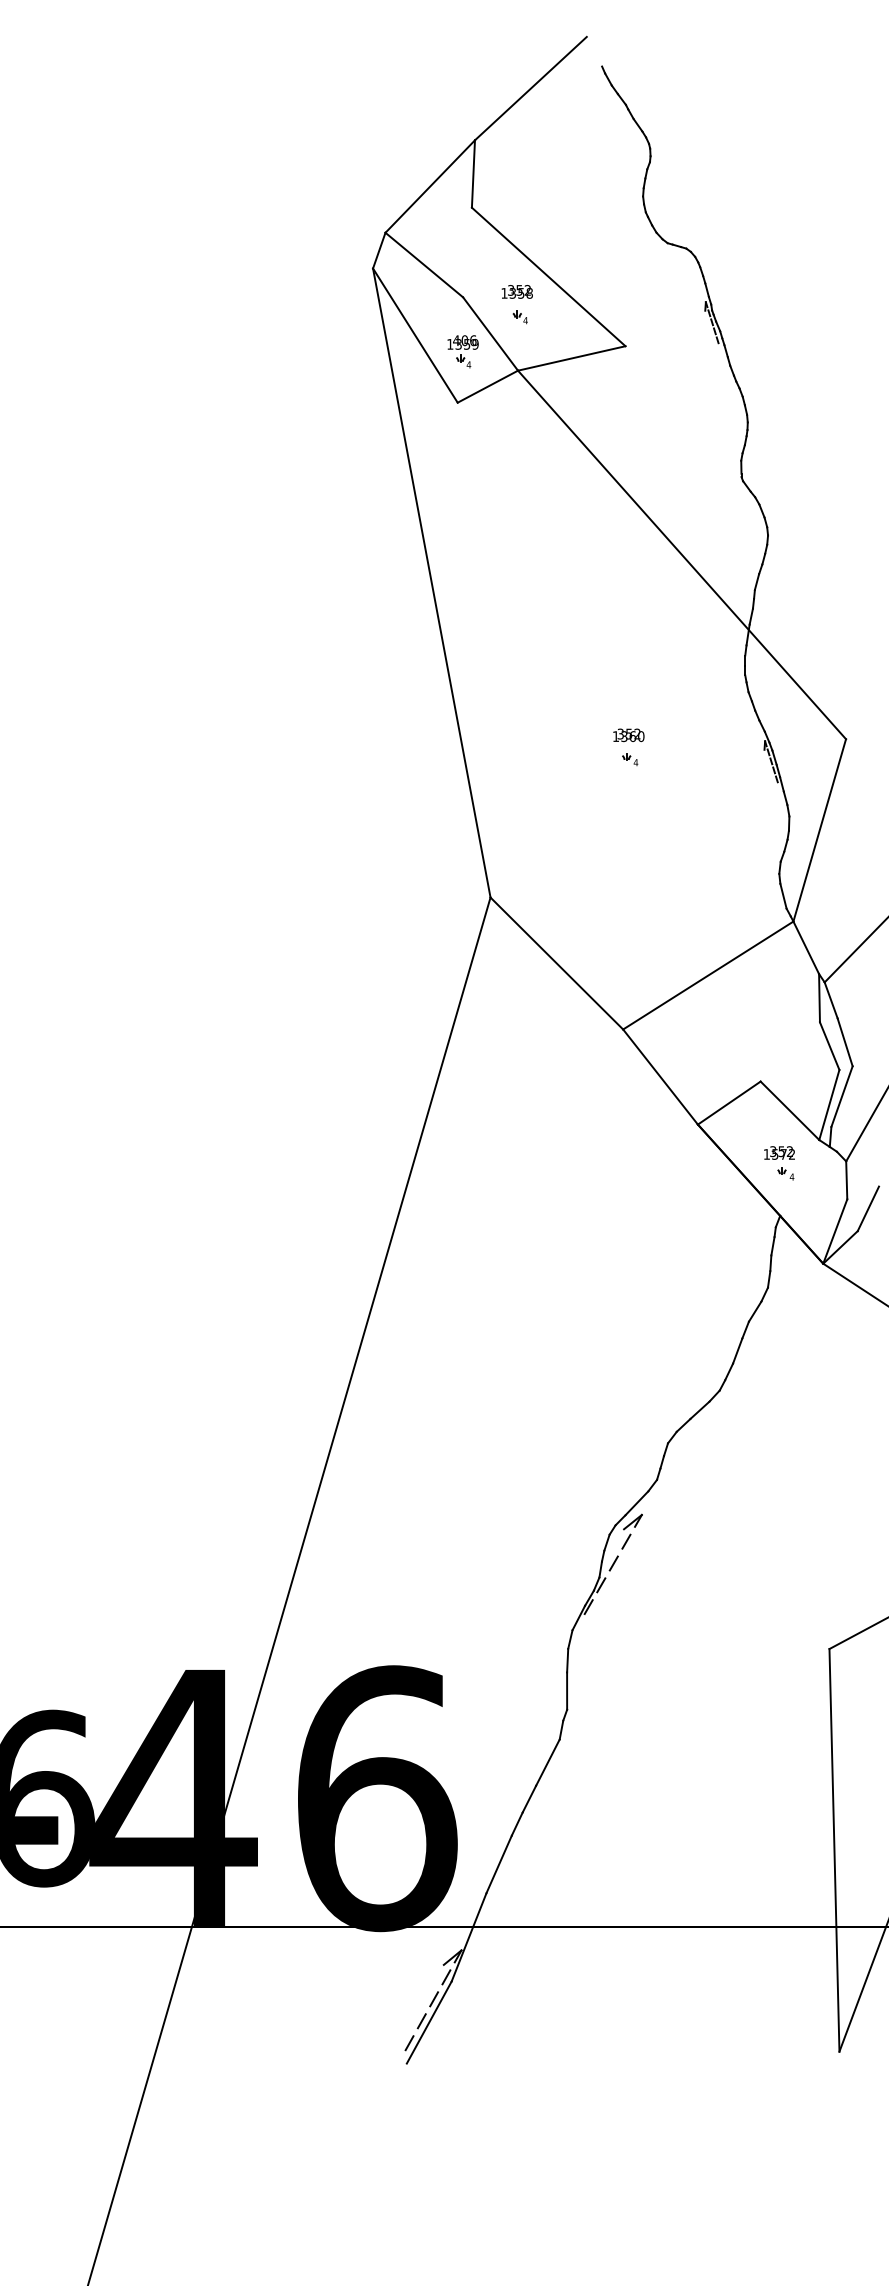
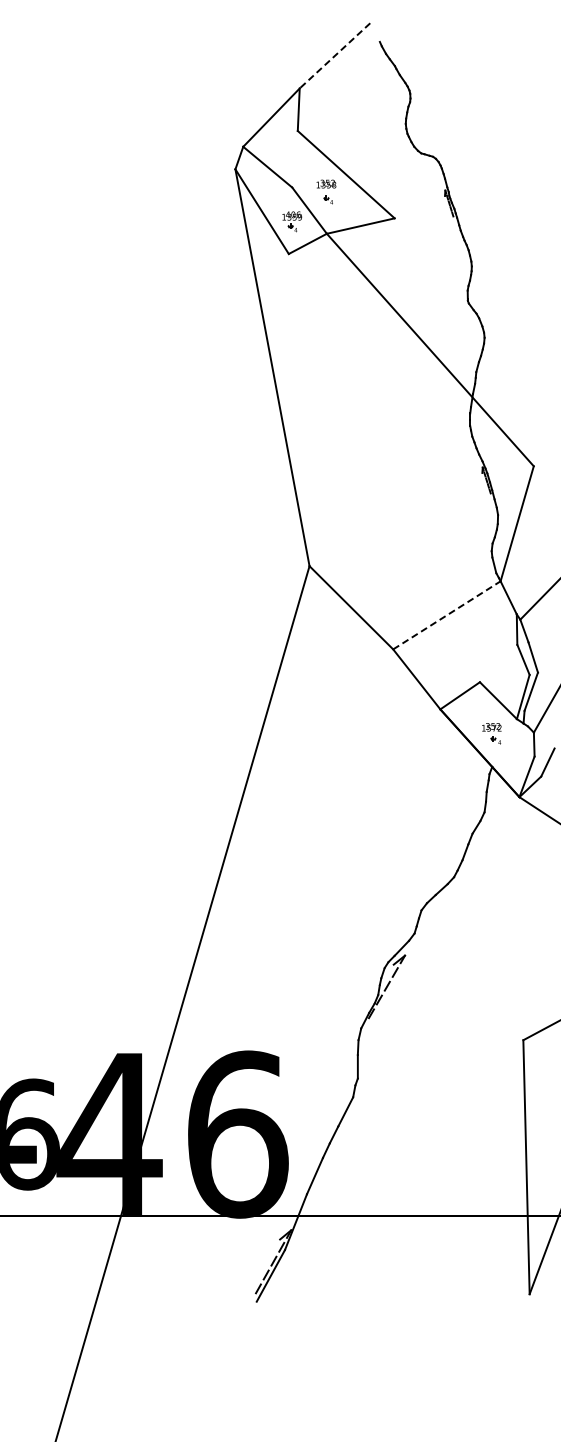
line: (530, 89) -> (334, 56), solid -> dashed
part: (628, 745) -> (396, 470), removed
line: (707, 975) -> (446, 615), solid -> dashed

